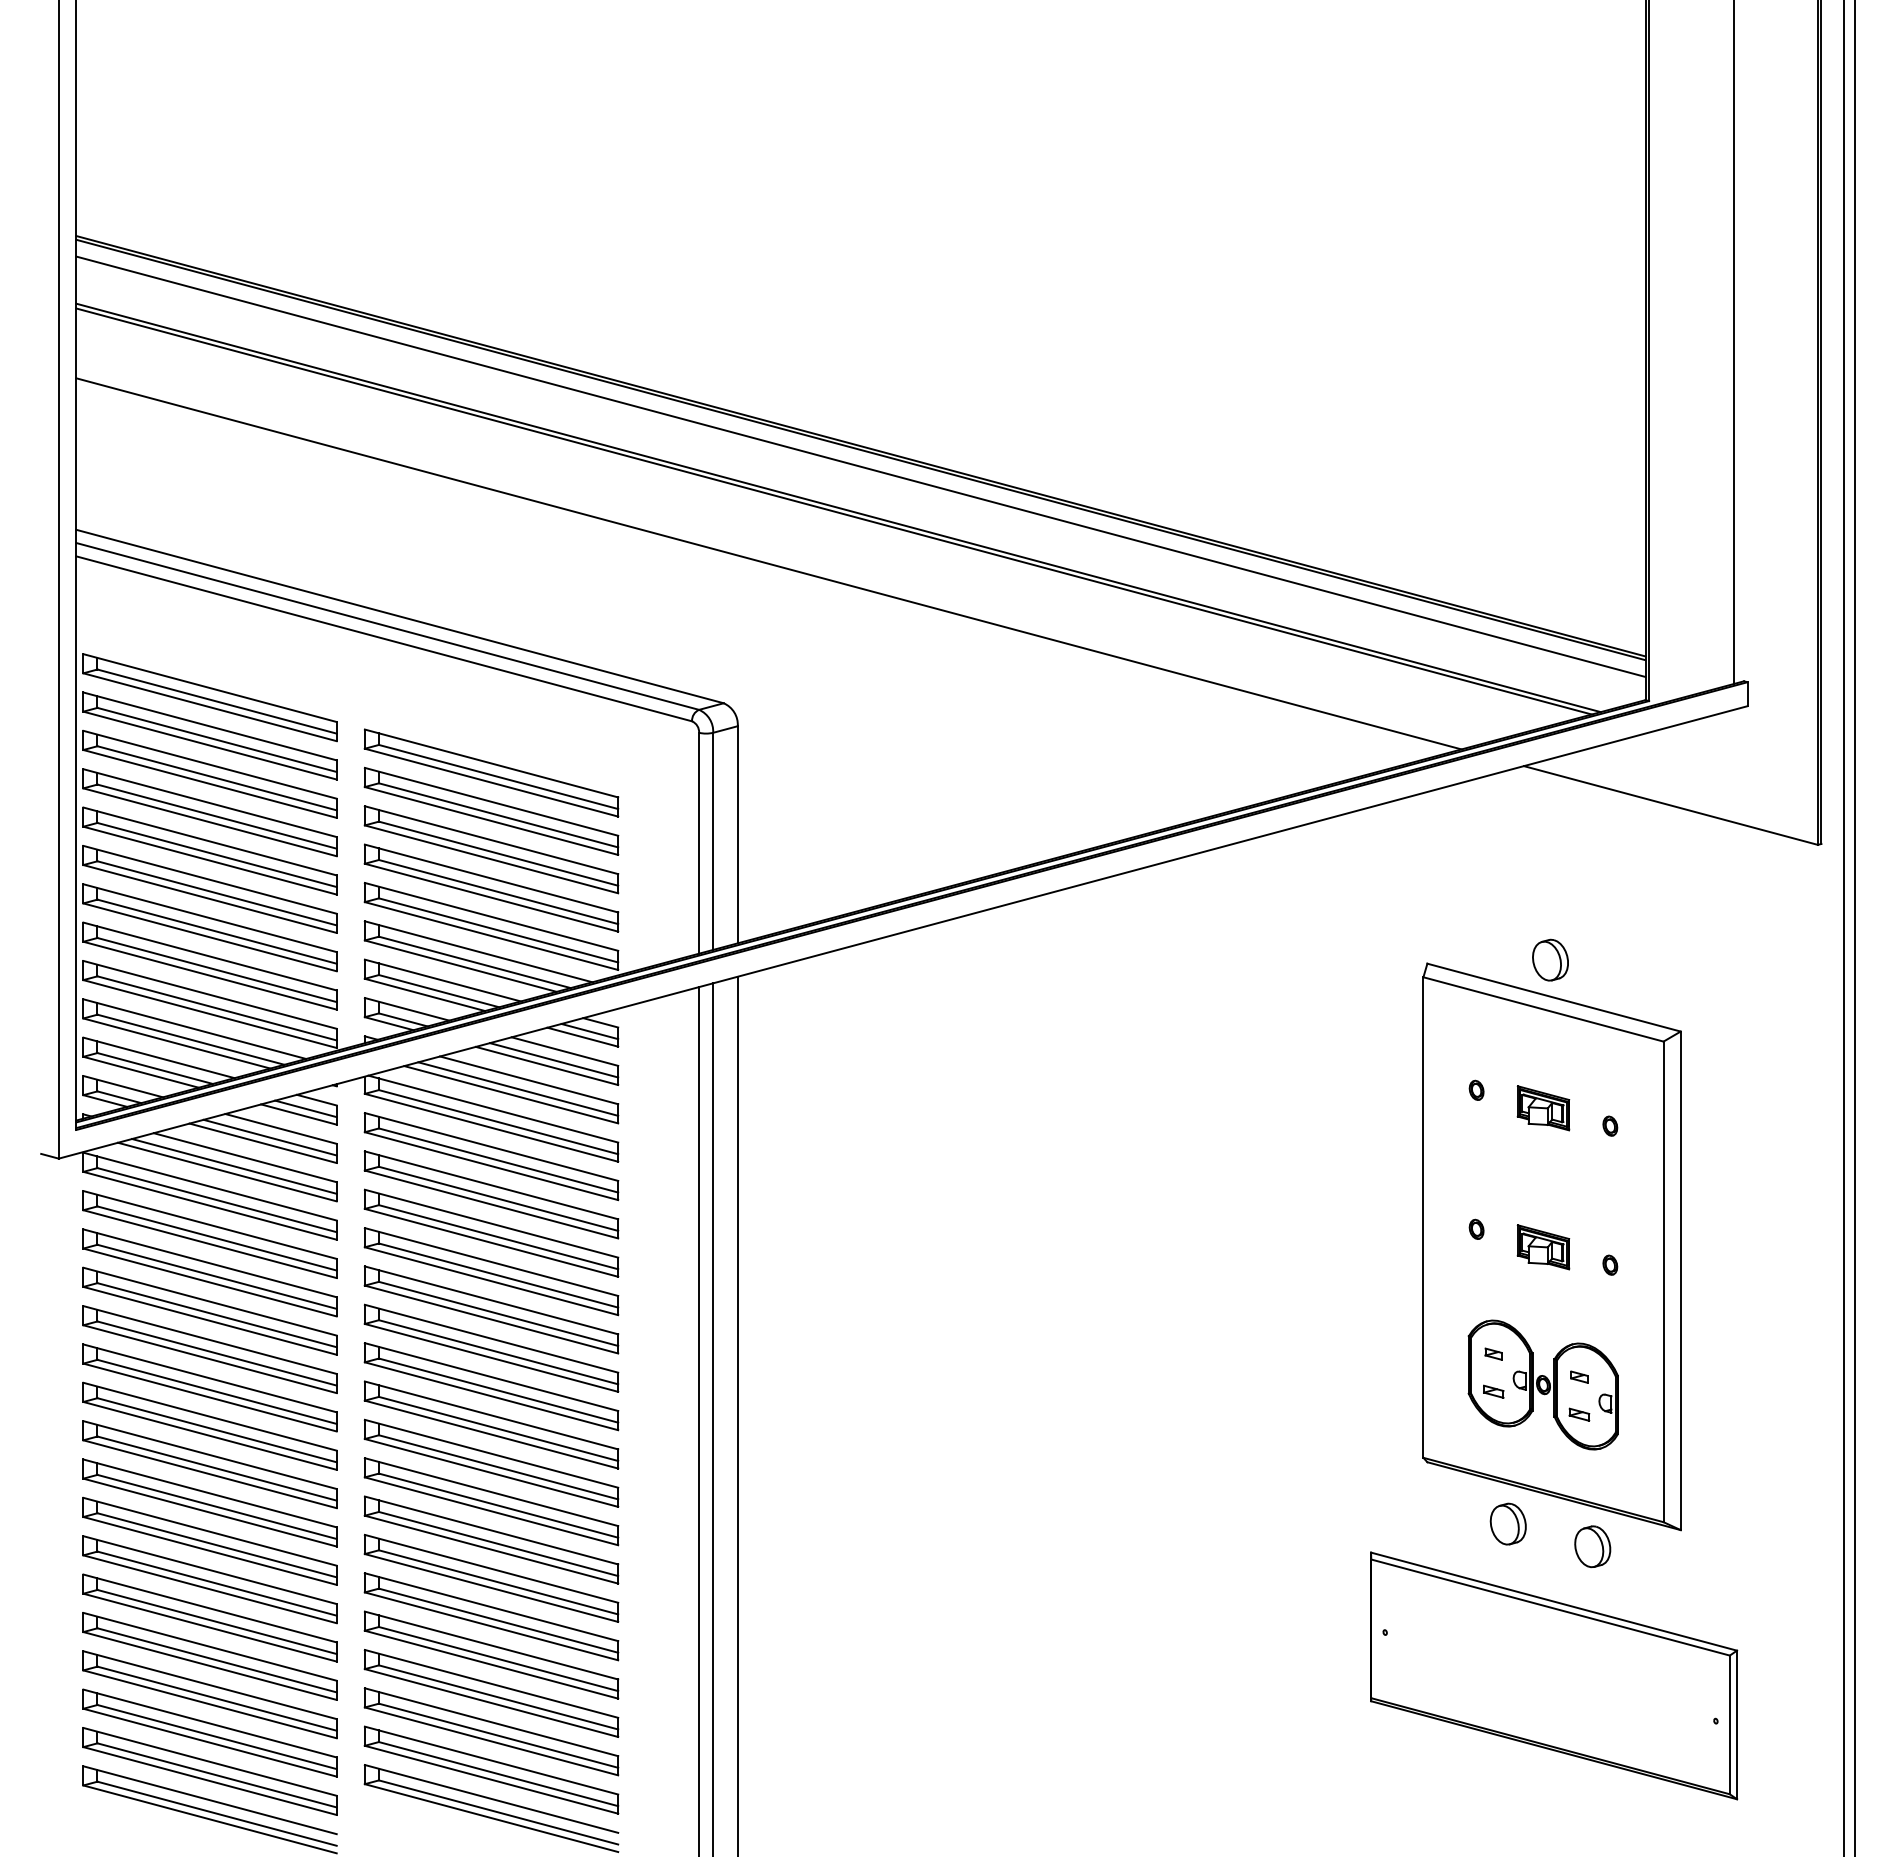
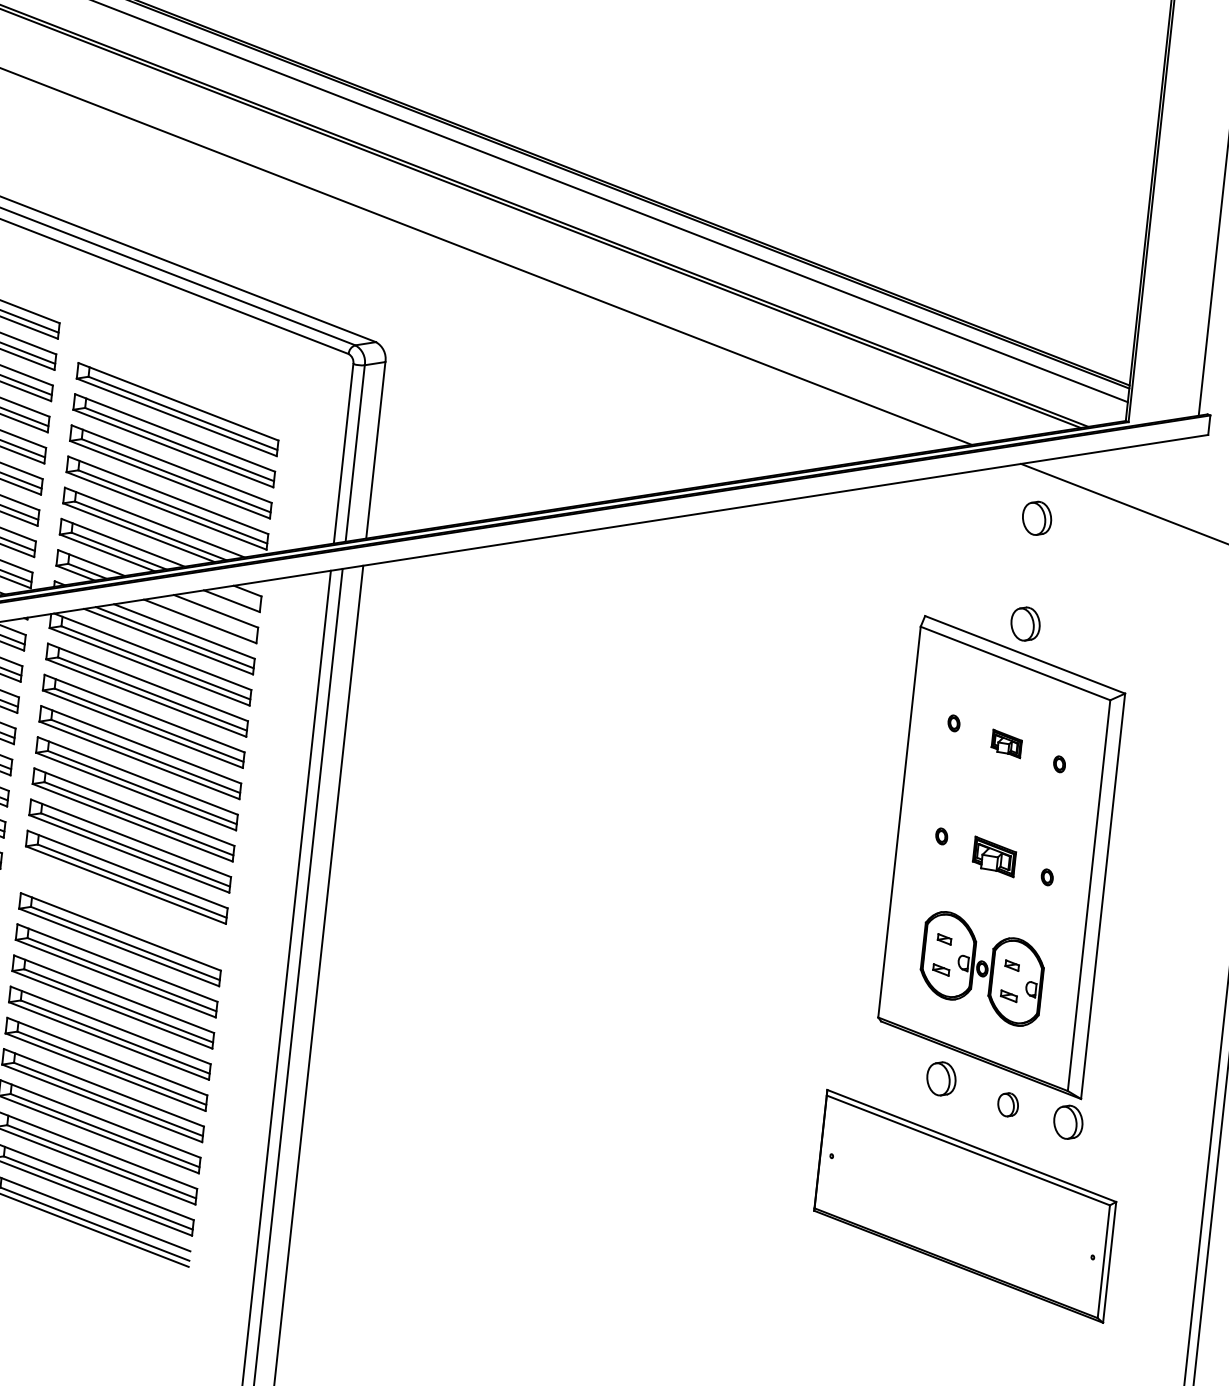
part: (491, 772) -> (181, 377), removed
part: (1550, 829) -> (1037, 517), added
line: (589, 1031) -> (237, 597), removed
line: (553, 1060) -> (206, 617), removed
part: (1543, 1108) -> (1006, 744), size x0.7
part: (491, 1424) -> (123, 908), removed
part: (1592, 1546) -> (1007, 1104), size x0.7
part: (1667, 1559) -> (1067, 1121), added

